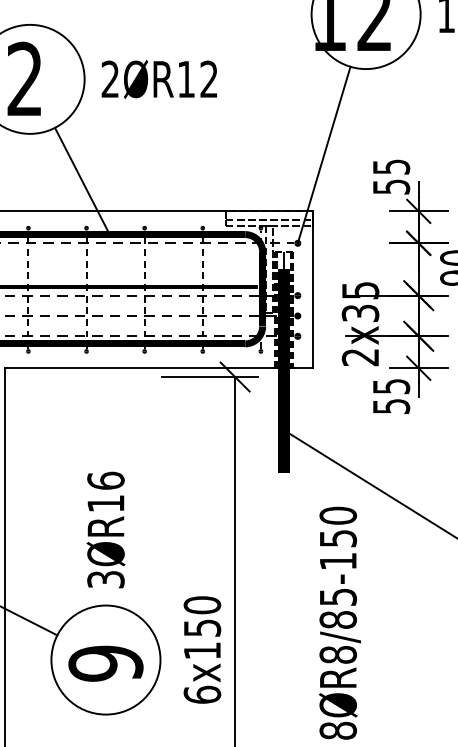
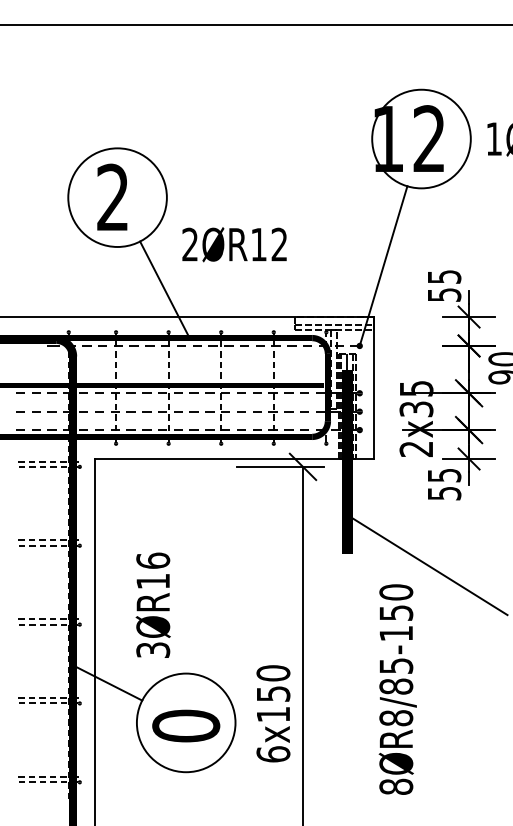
text: (159, 79) -> (234, 244), moved
text: (105, 529) -> (152, 604), moved
text: (106, 662) -> (186, 725), 9 -> 0

